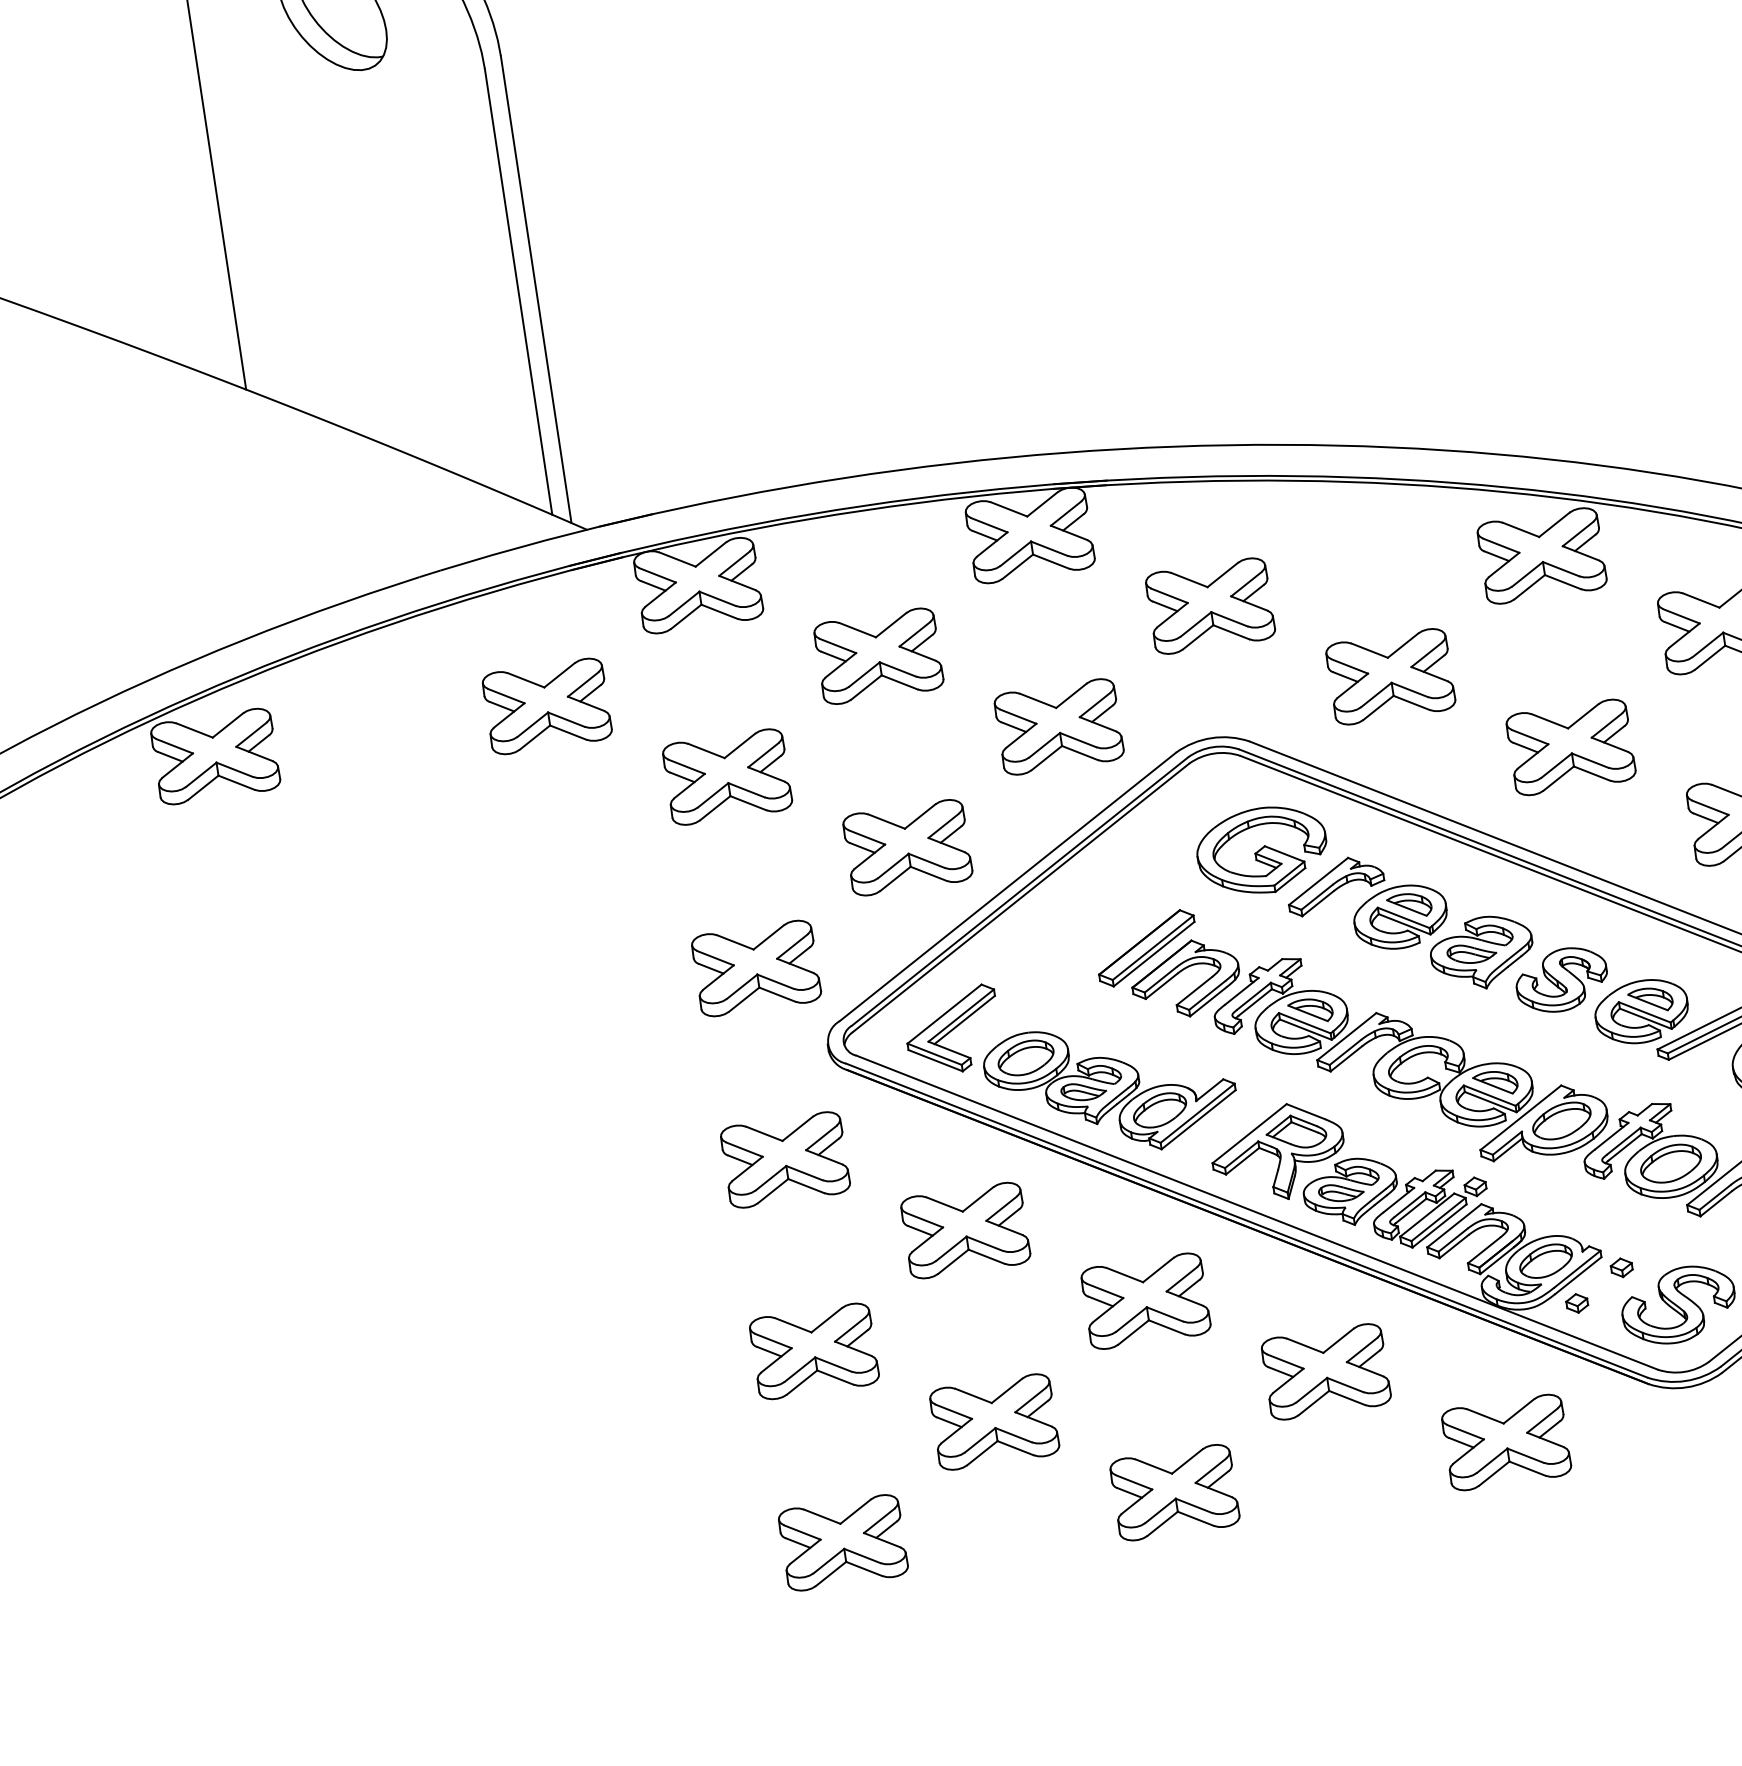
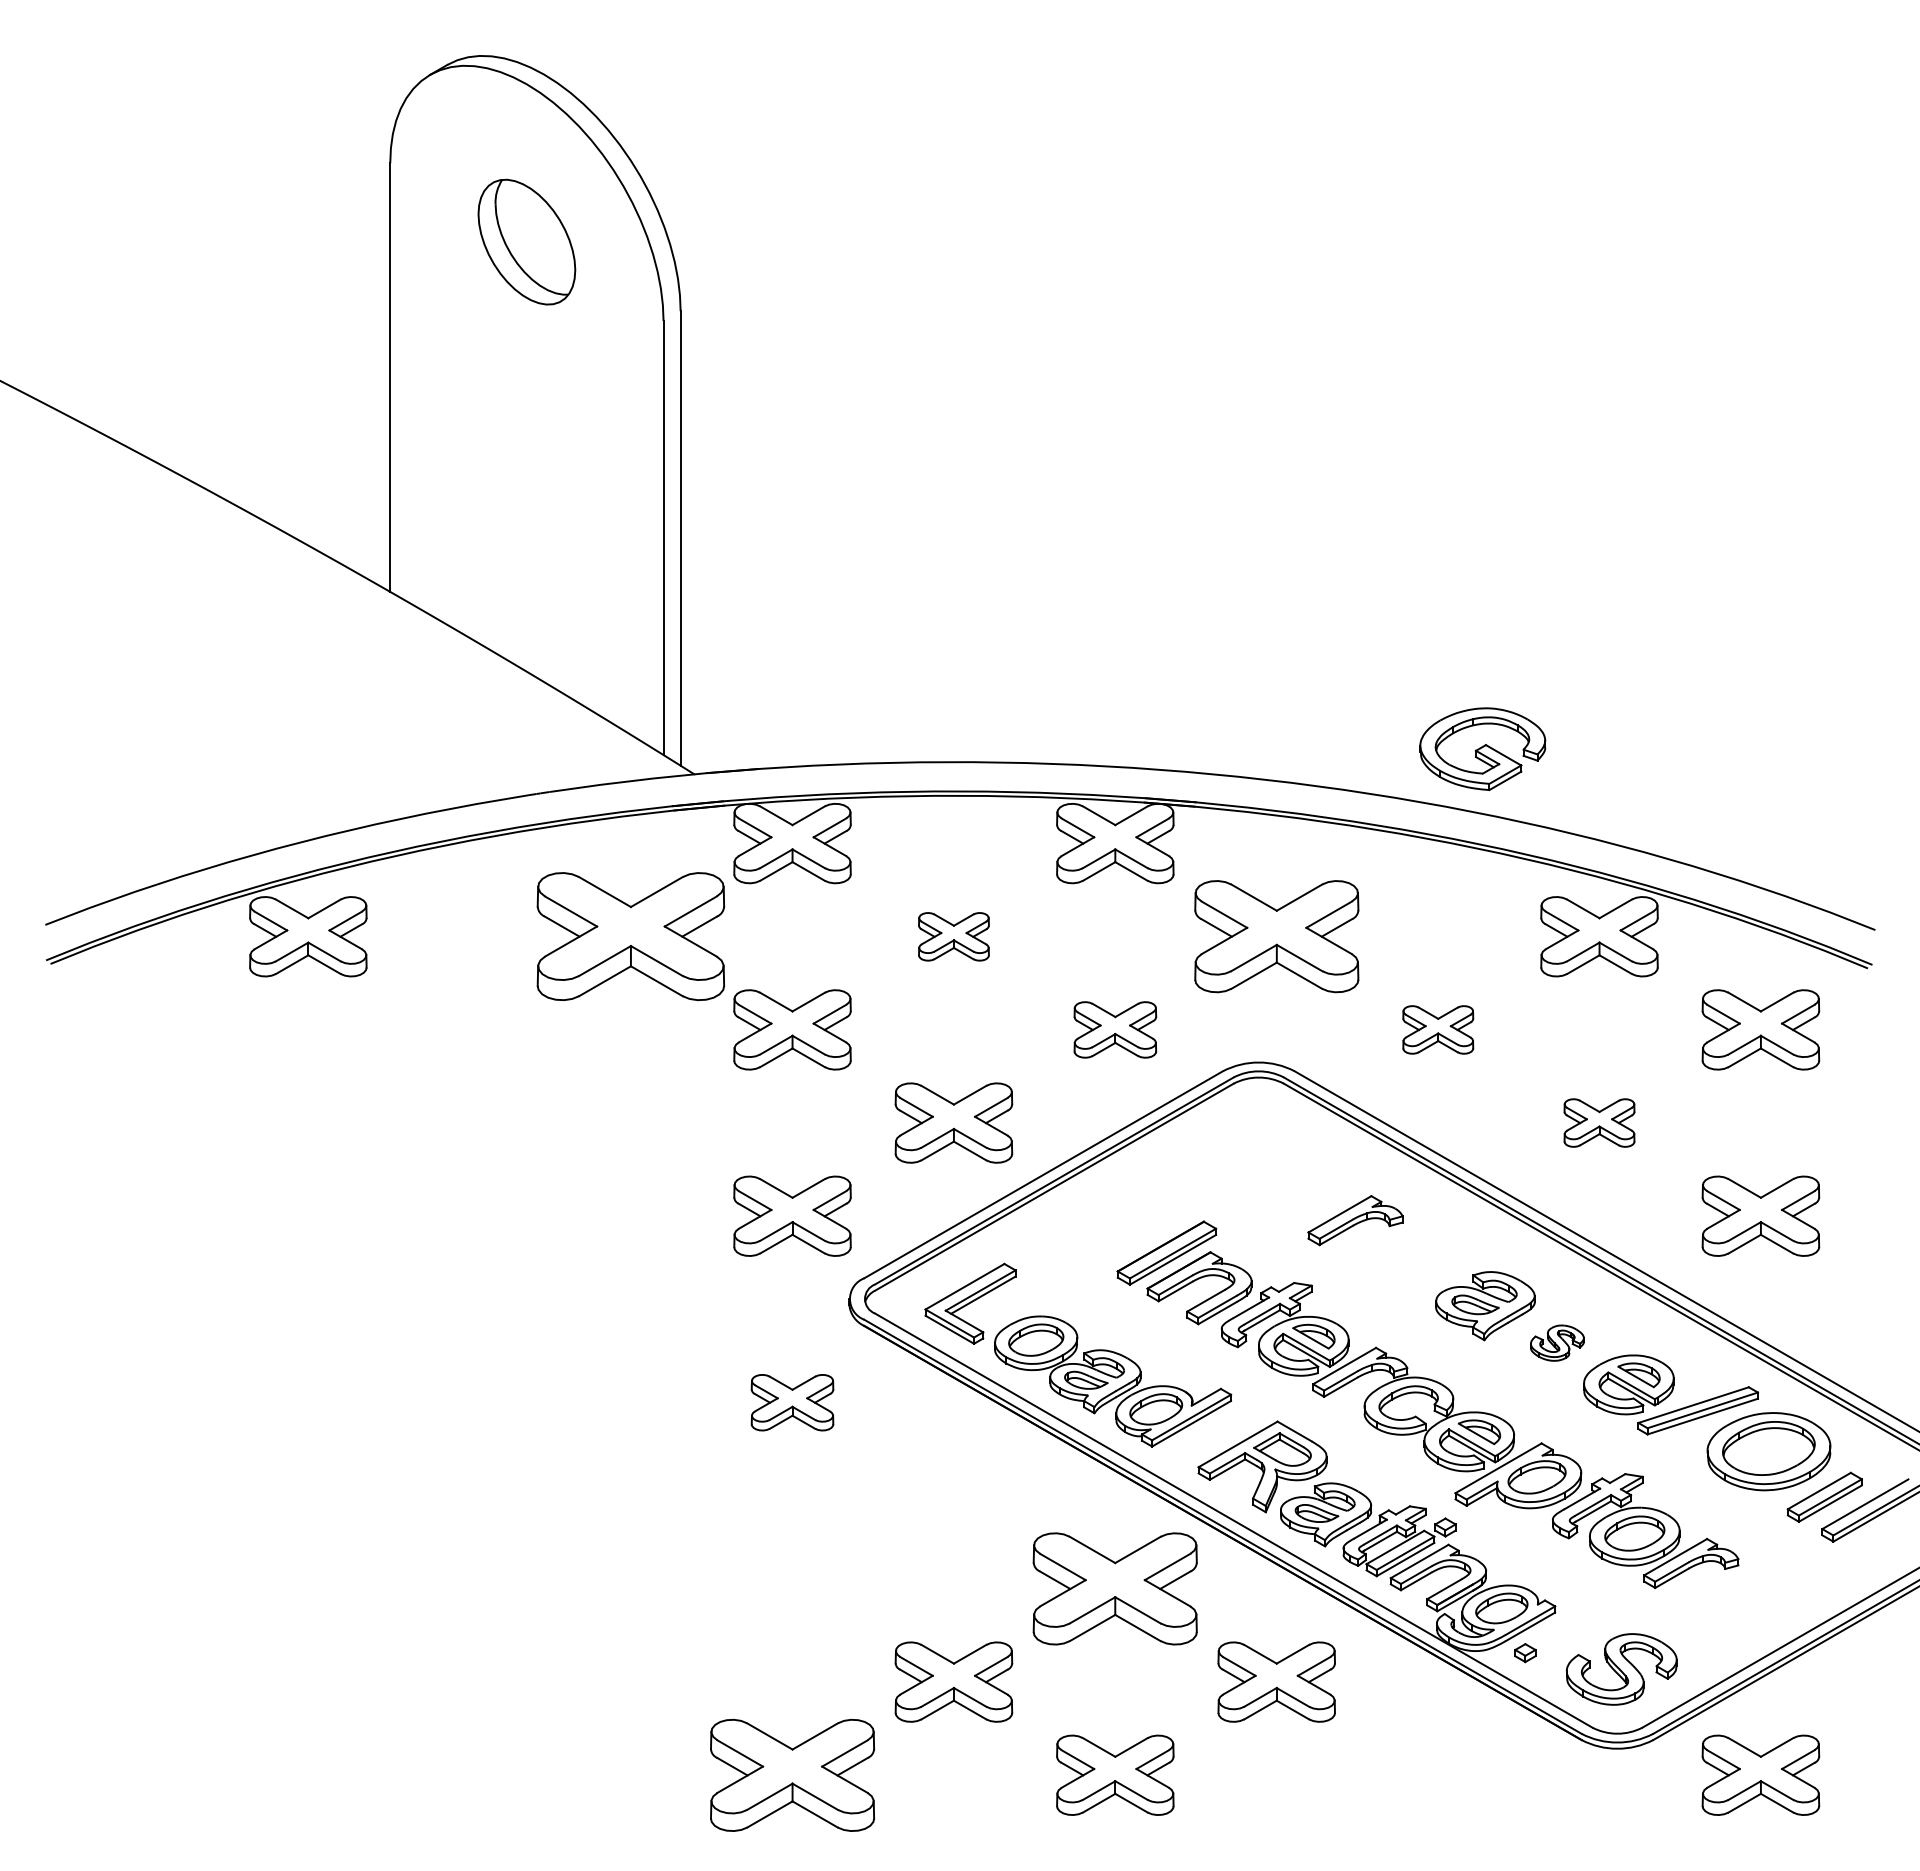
part: (1210, 605) -> (1276, 936), size x1.4
part: (878, 656) -> (953, 936), size x0.6
part: (1391, 676) -> (1438, 1029), size x0.6
part: (547, 706) -> (631, 936), size x1.6
part: (1059, 726) -> (1115, 1029), size x0.7
part: (1570, 746) -> (1599, 1122), size x0.6
part: (1262, 851) -> (1482, 749), moved
part: (1400, 917) -> (1412, 1260), removed
part: (1561, 979) -> (1557, 1342), size x0.6
part: (785, 1159) -> (792, 1402), size x0.7
part: (965, 1230) -> (953, 1495), removed
part: (1621, 1267) -> (1572, 1625), removed
part: (1146, 1300) -> (1115, 1588), size x1.4
part: (814, 1350) -> (792, 1588), removed
part: (1506, 1441) -> (1438, 1774), removed
part: (843, 1542) -> (792, 1774), size x1.4

